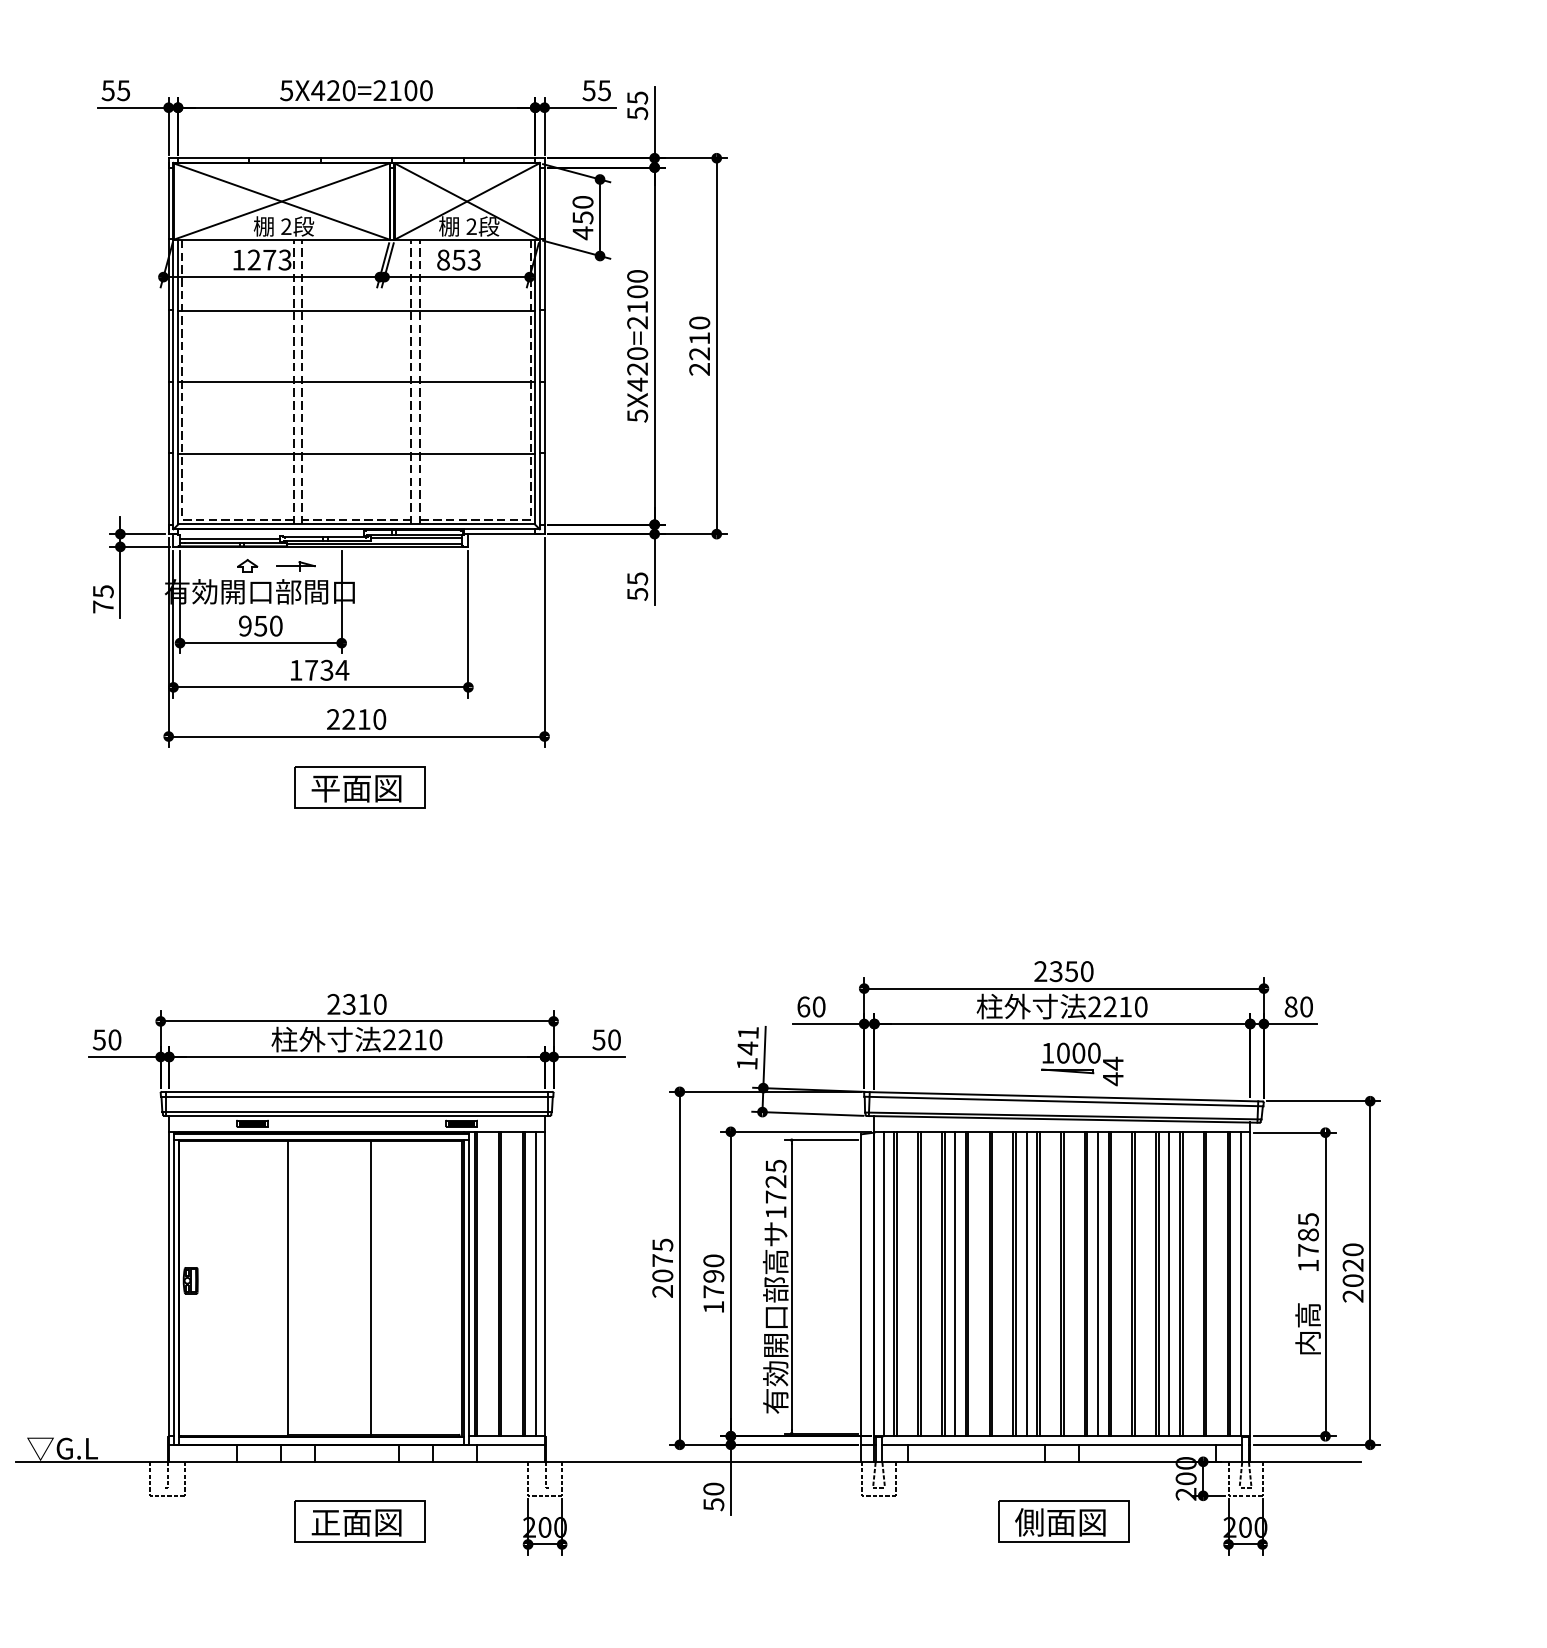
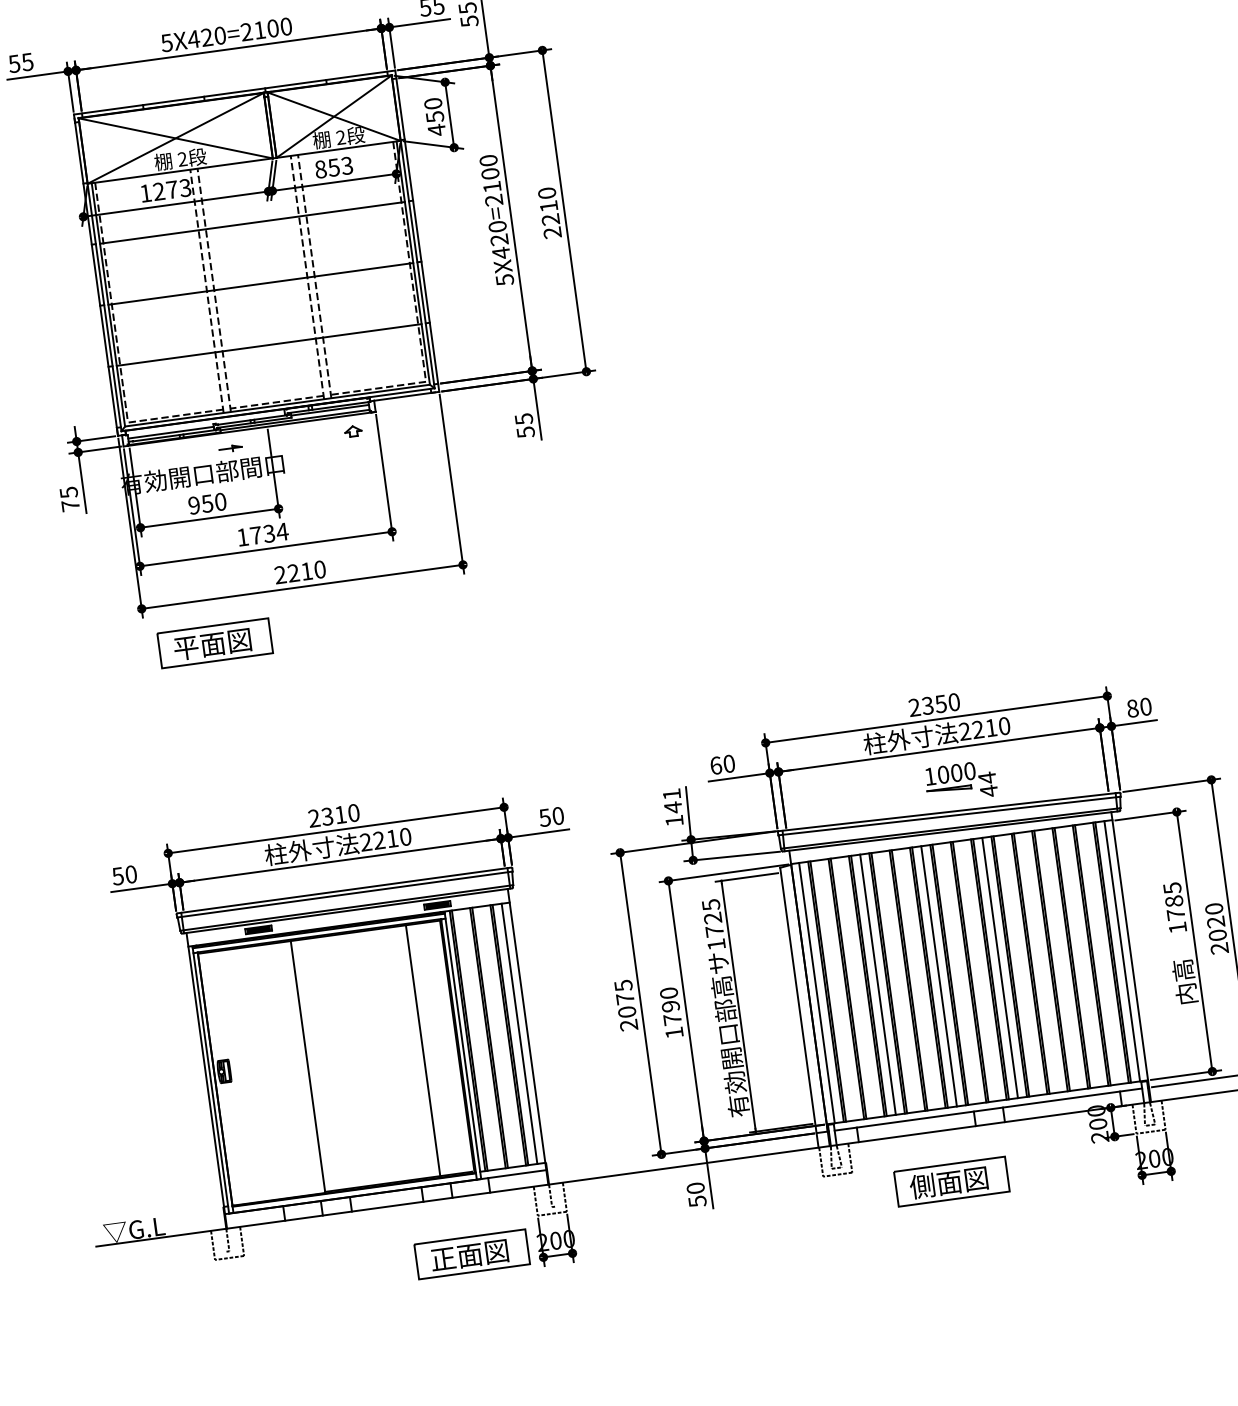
part: (247, 565) -> (353, 430), moved
part: (295, 566) -> (230, 448), size x0.7
part: (359, 787) -> (215, 643), moved
line: (1169, 1283) -> (1061, 959), removed
line: (371, 1287) -> (423, 1050), moved
part: (359, 1521) -> (471, 1254), moved
part: (1063, 1521) -> (951, 1181), moved

